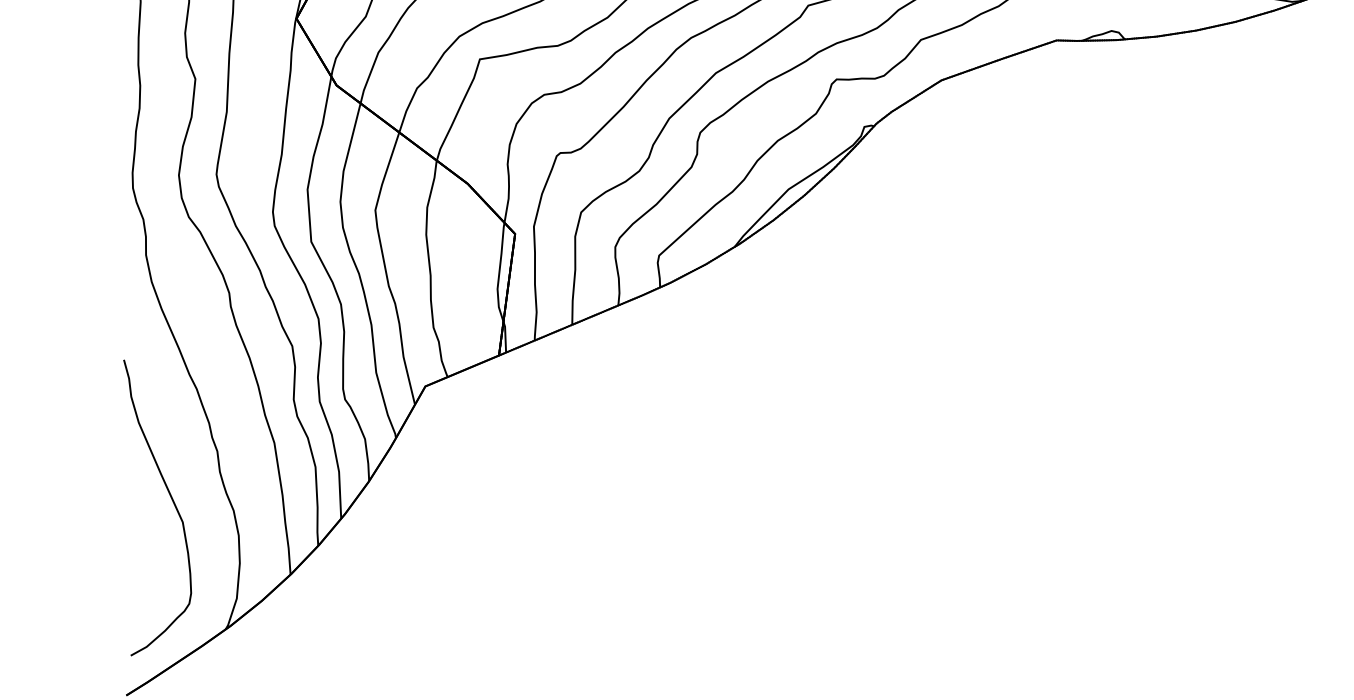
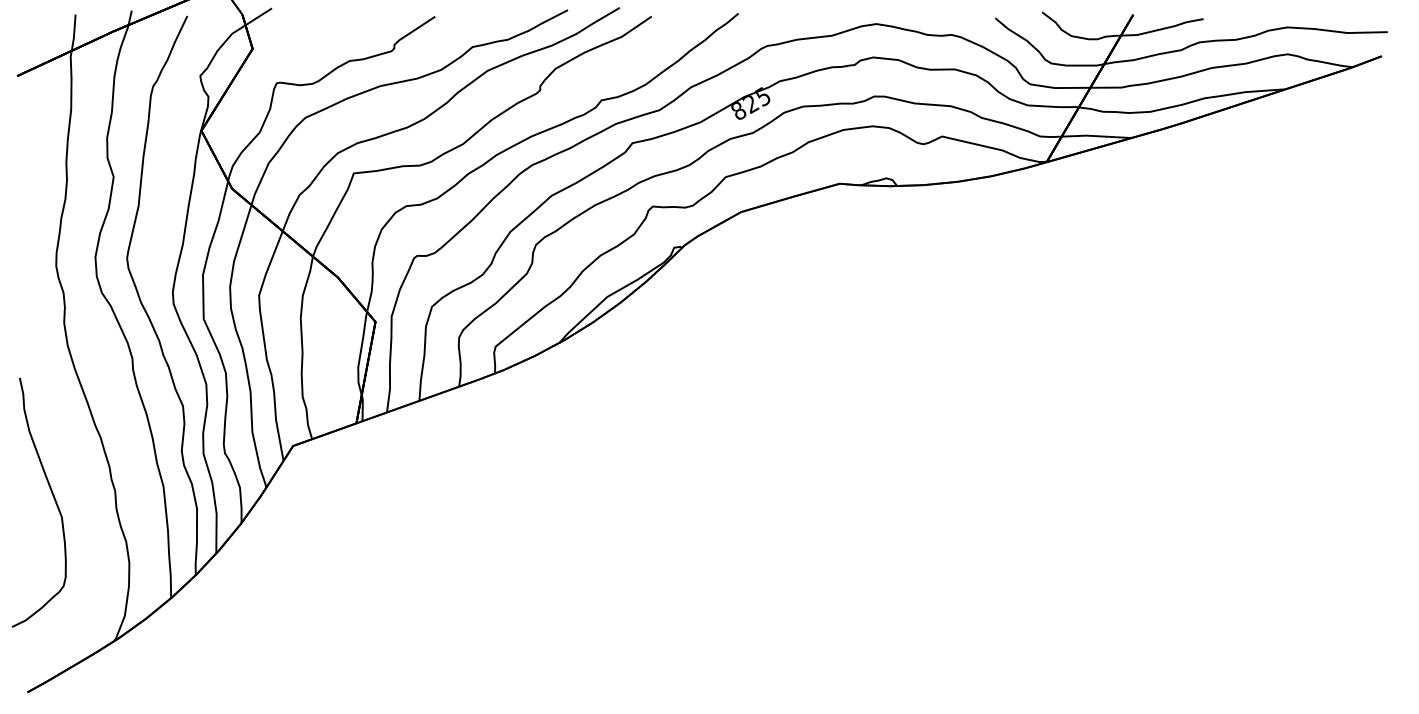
curve: (170, 498) -> (52, 496), moved

